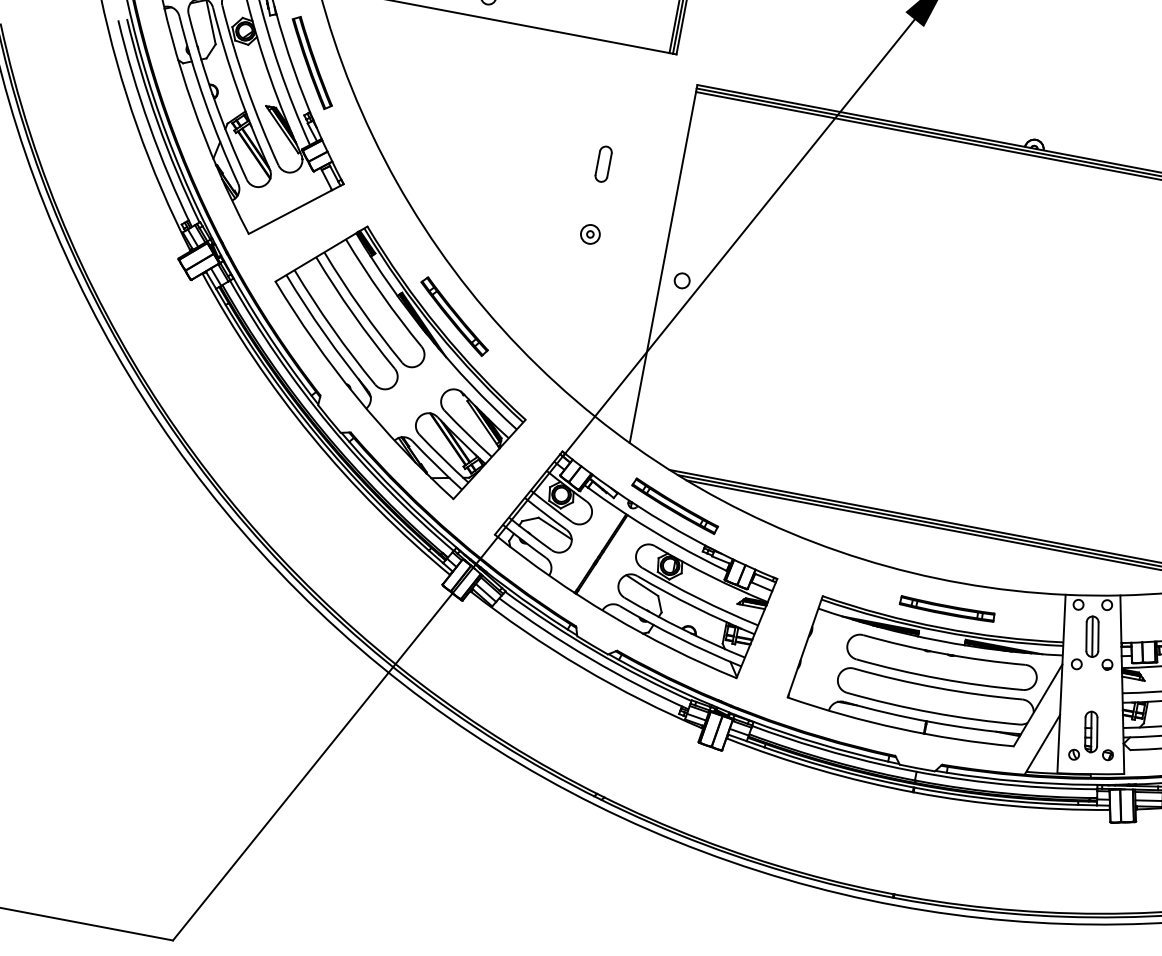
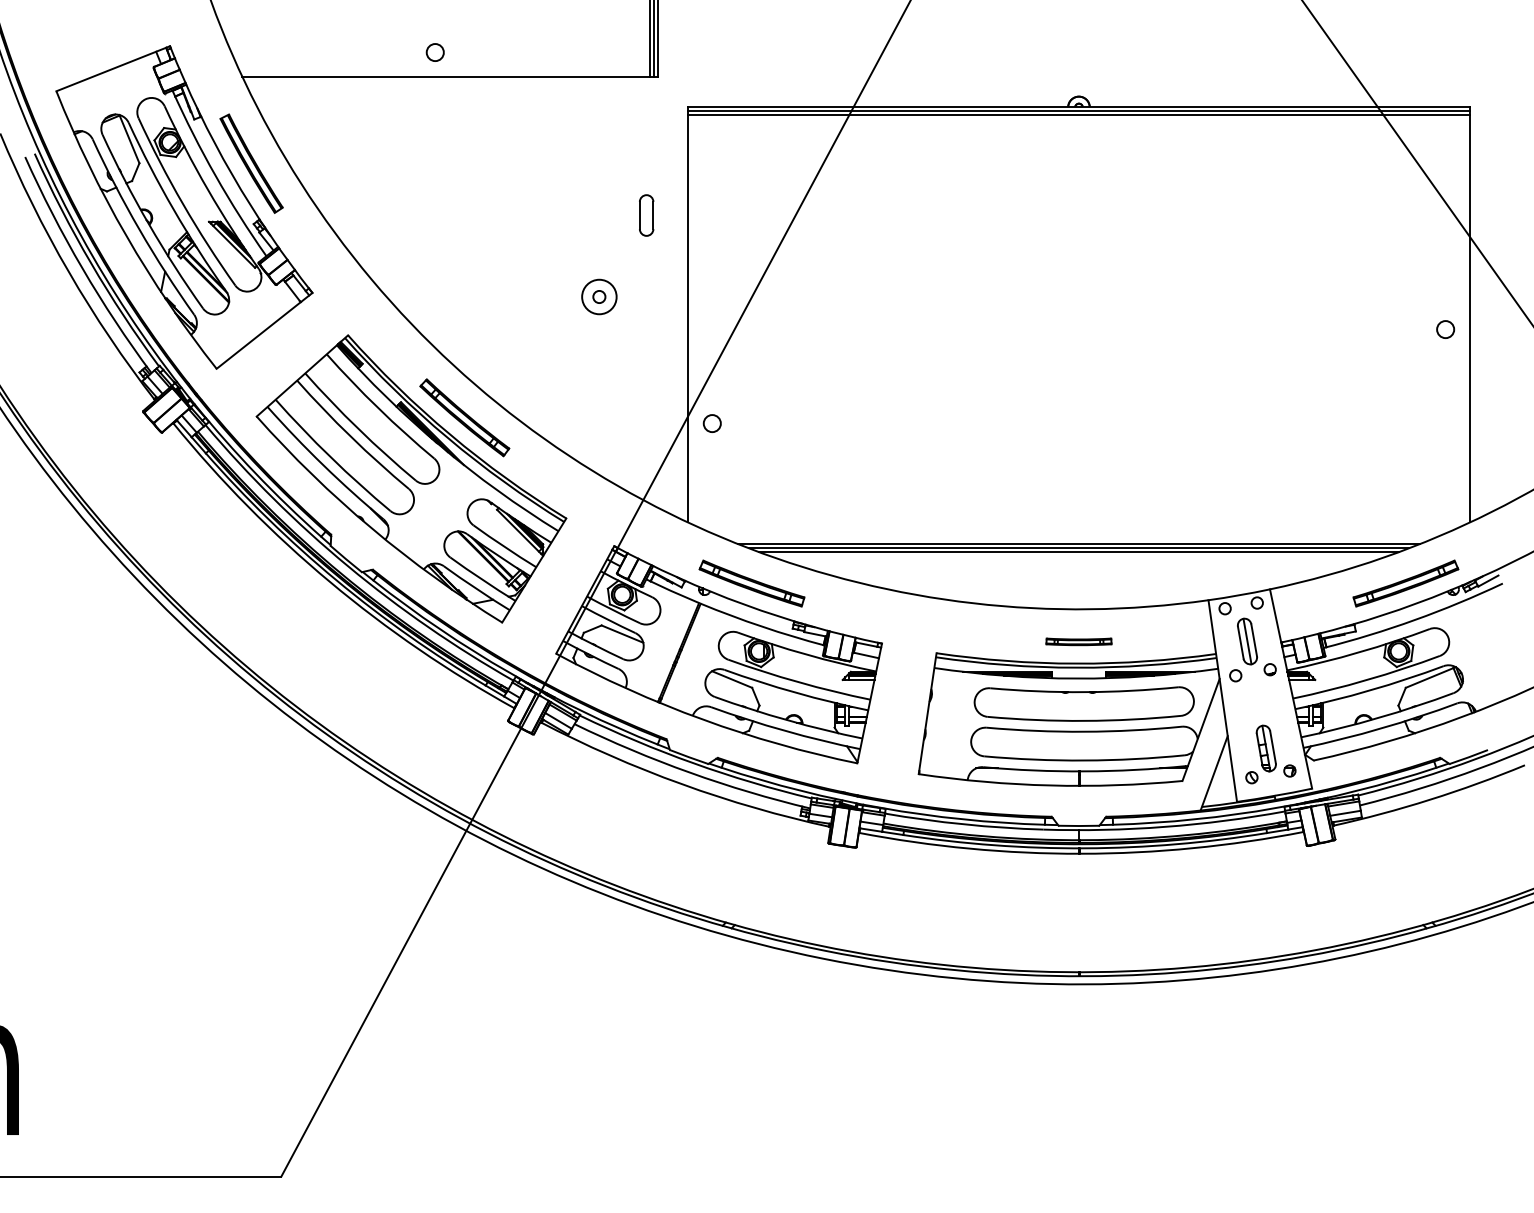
part: (603, 164) -> (646, 215), moved
part: (590, 233) -> (599, 296), size x1.6
circle: (681, 280) -> (711, 423), moved
part: (946, 609) -> (1078, 641), size x0.6

